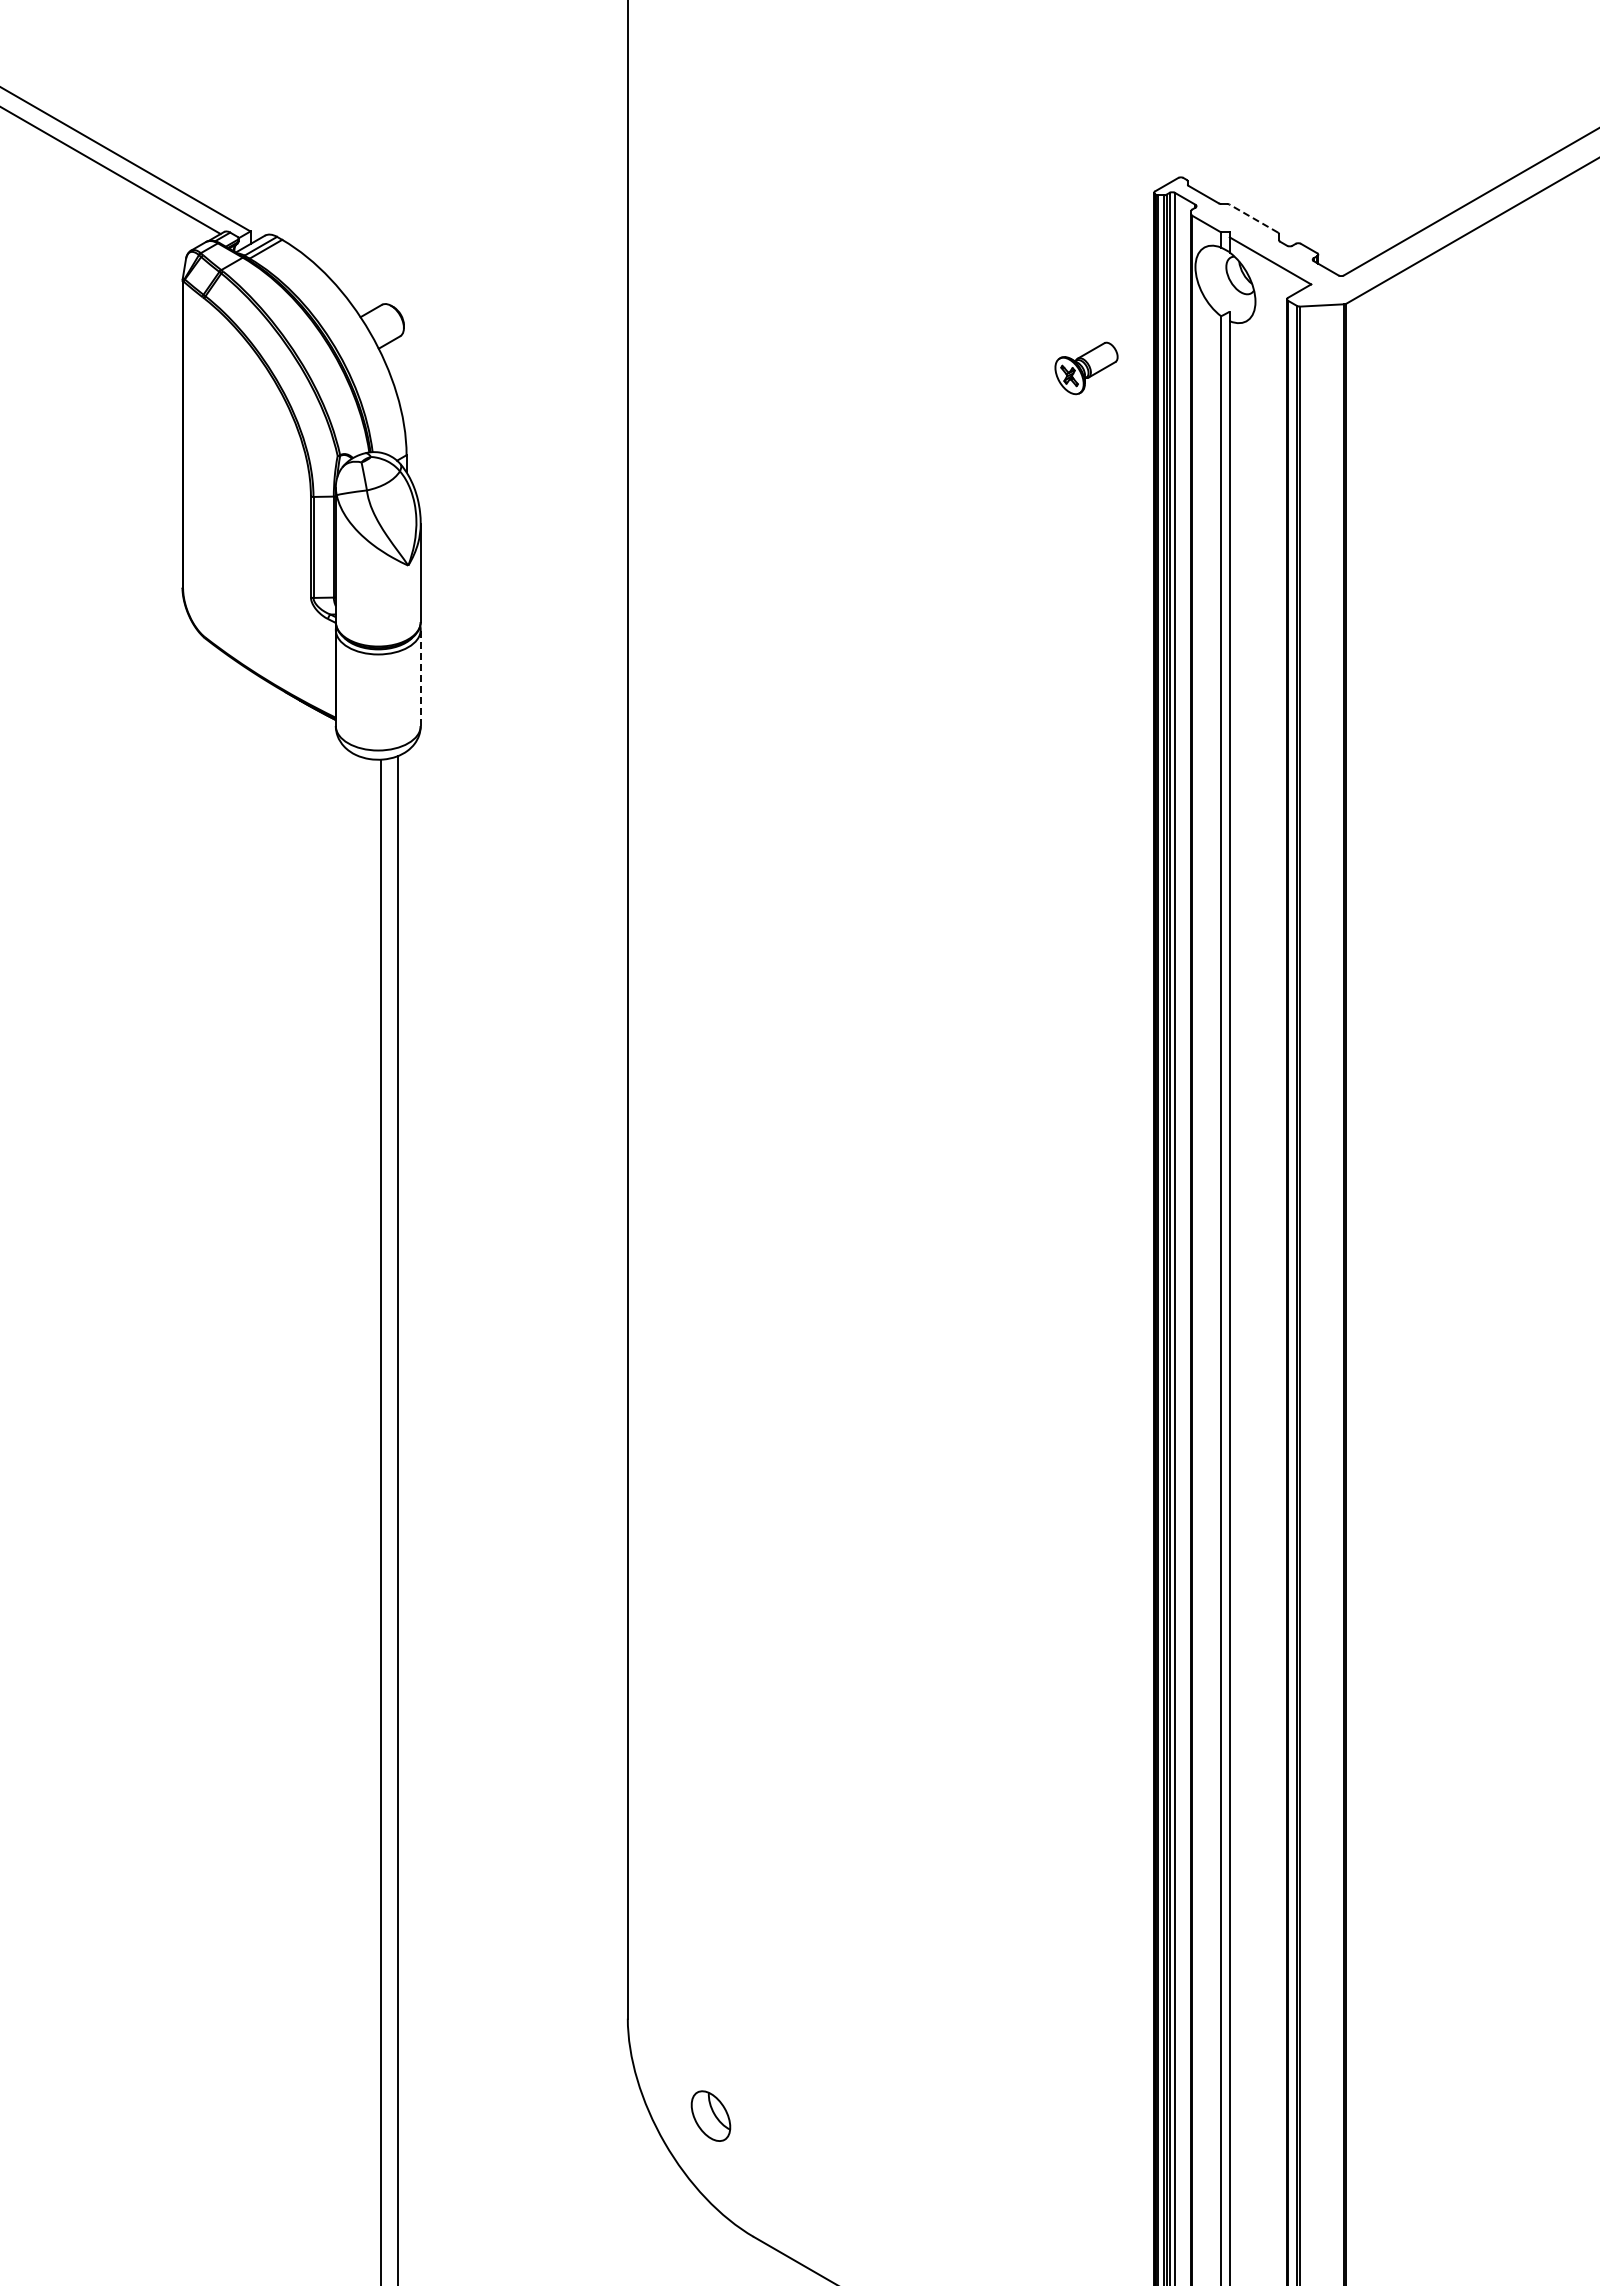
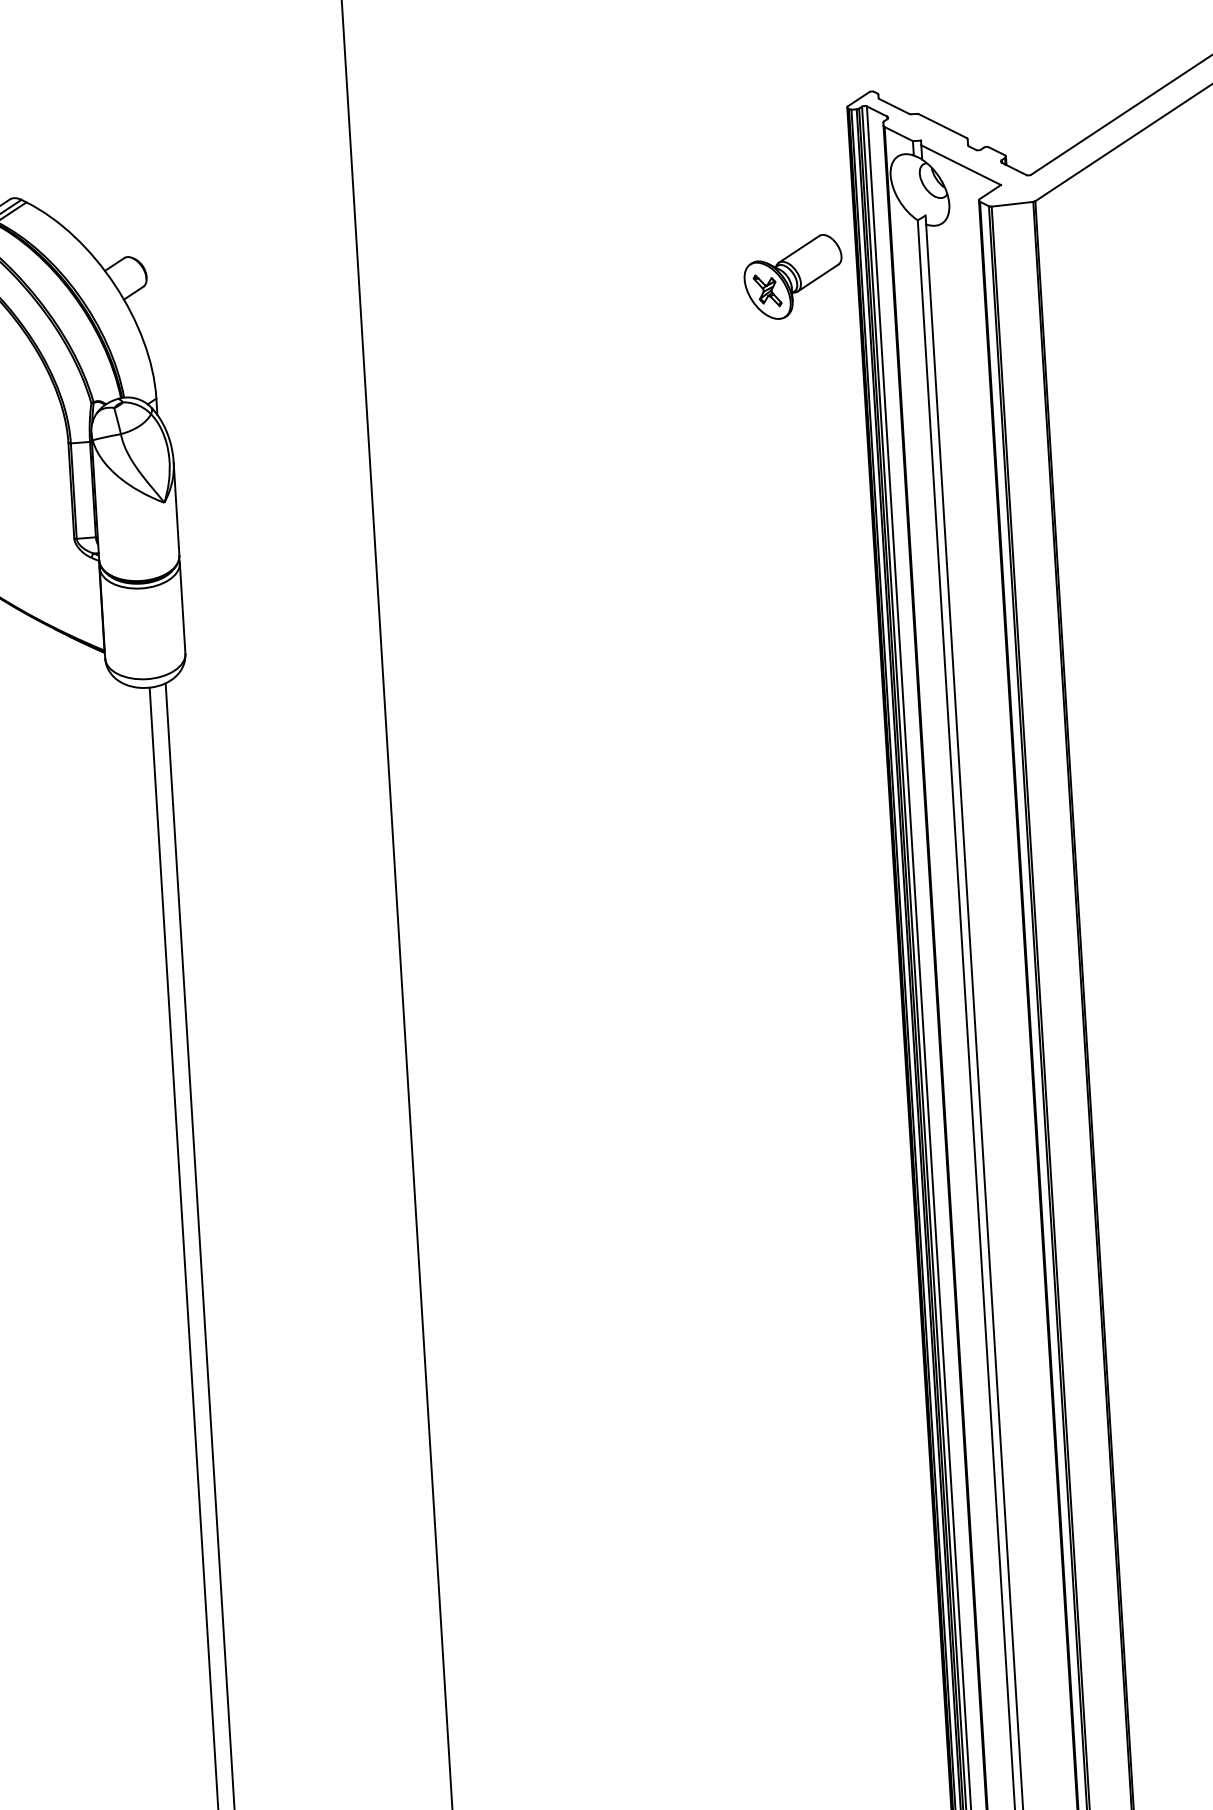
line: (1253, 218) -> (942, 126), dashed -> solid
part: (1086, 368) -> (793, 277), size x1.67
line: (420, 677) -> (182, 607), dashed -> solid

